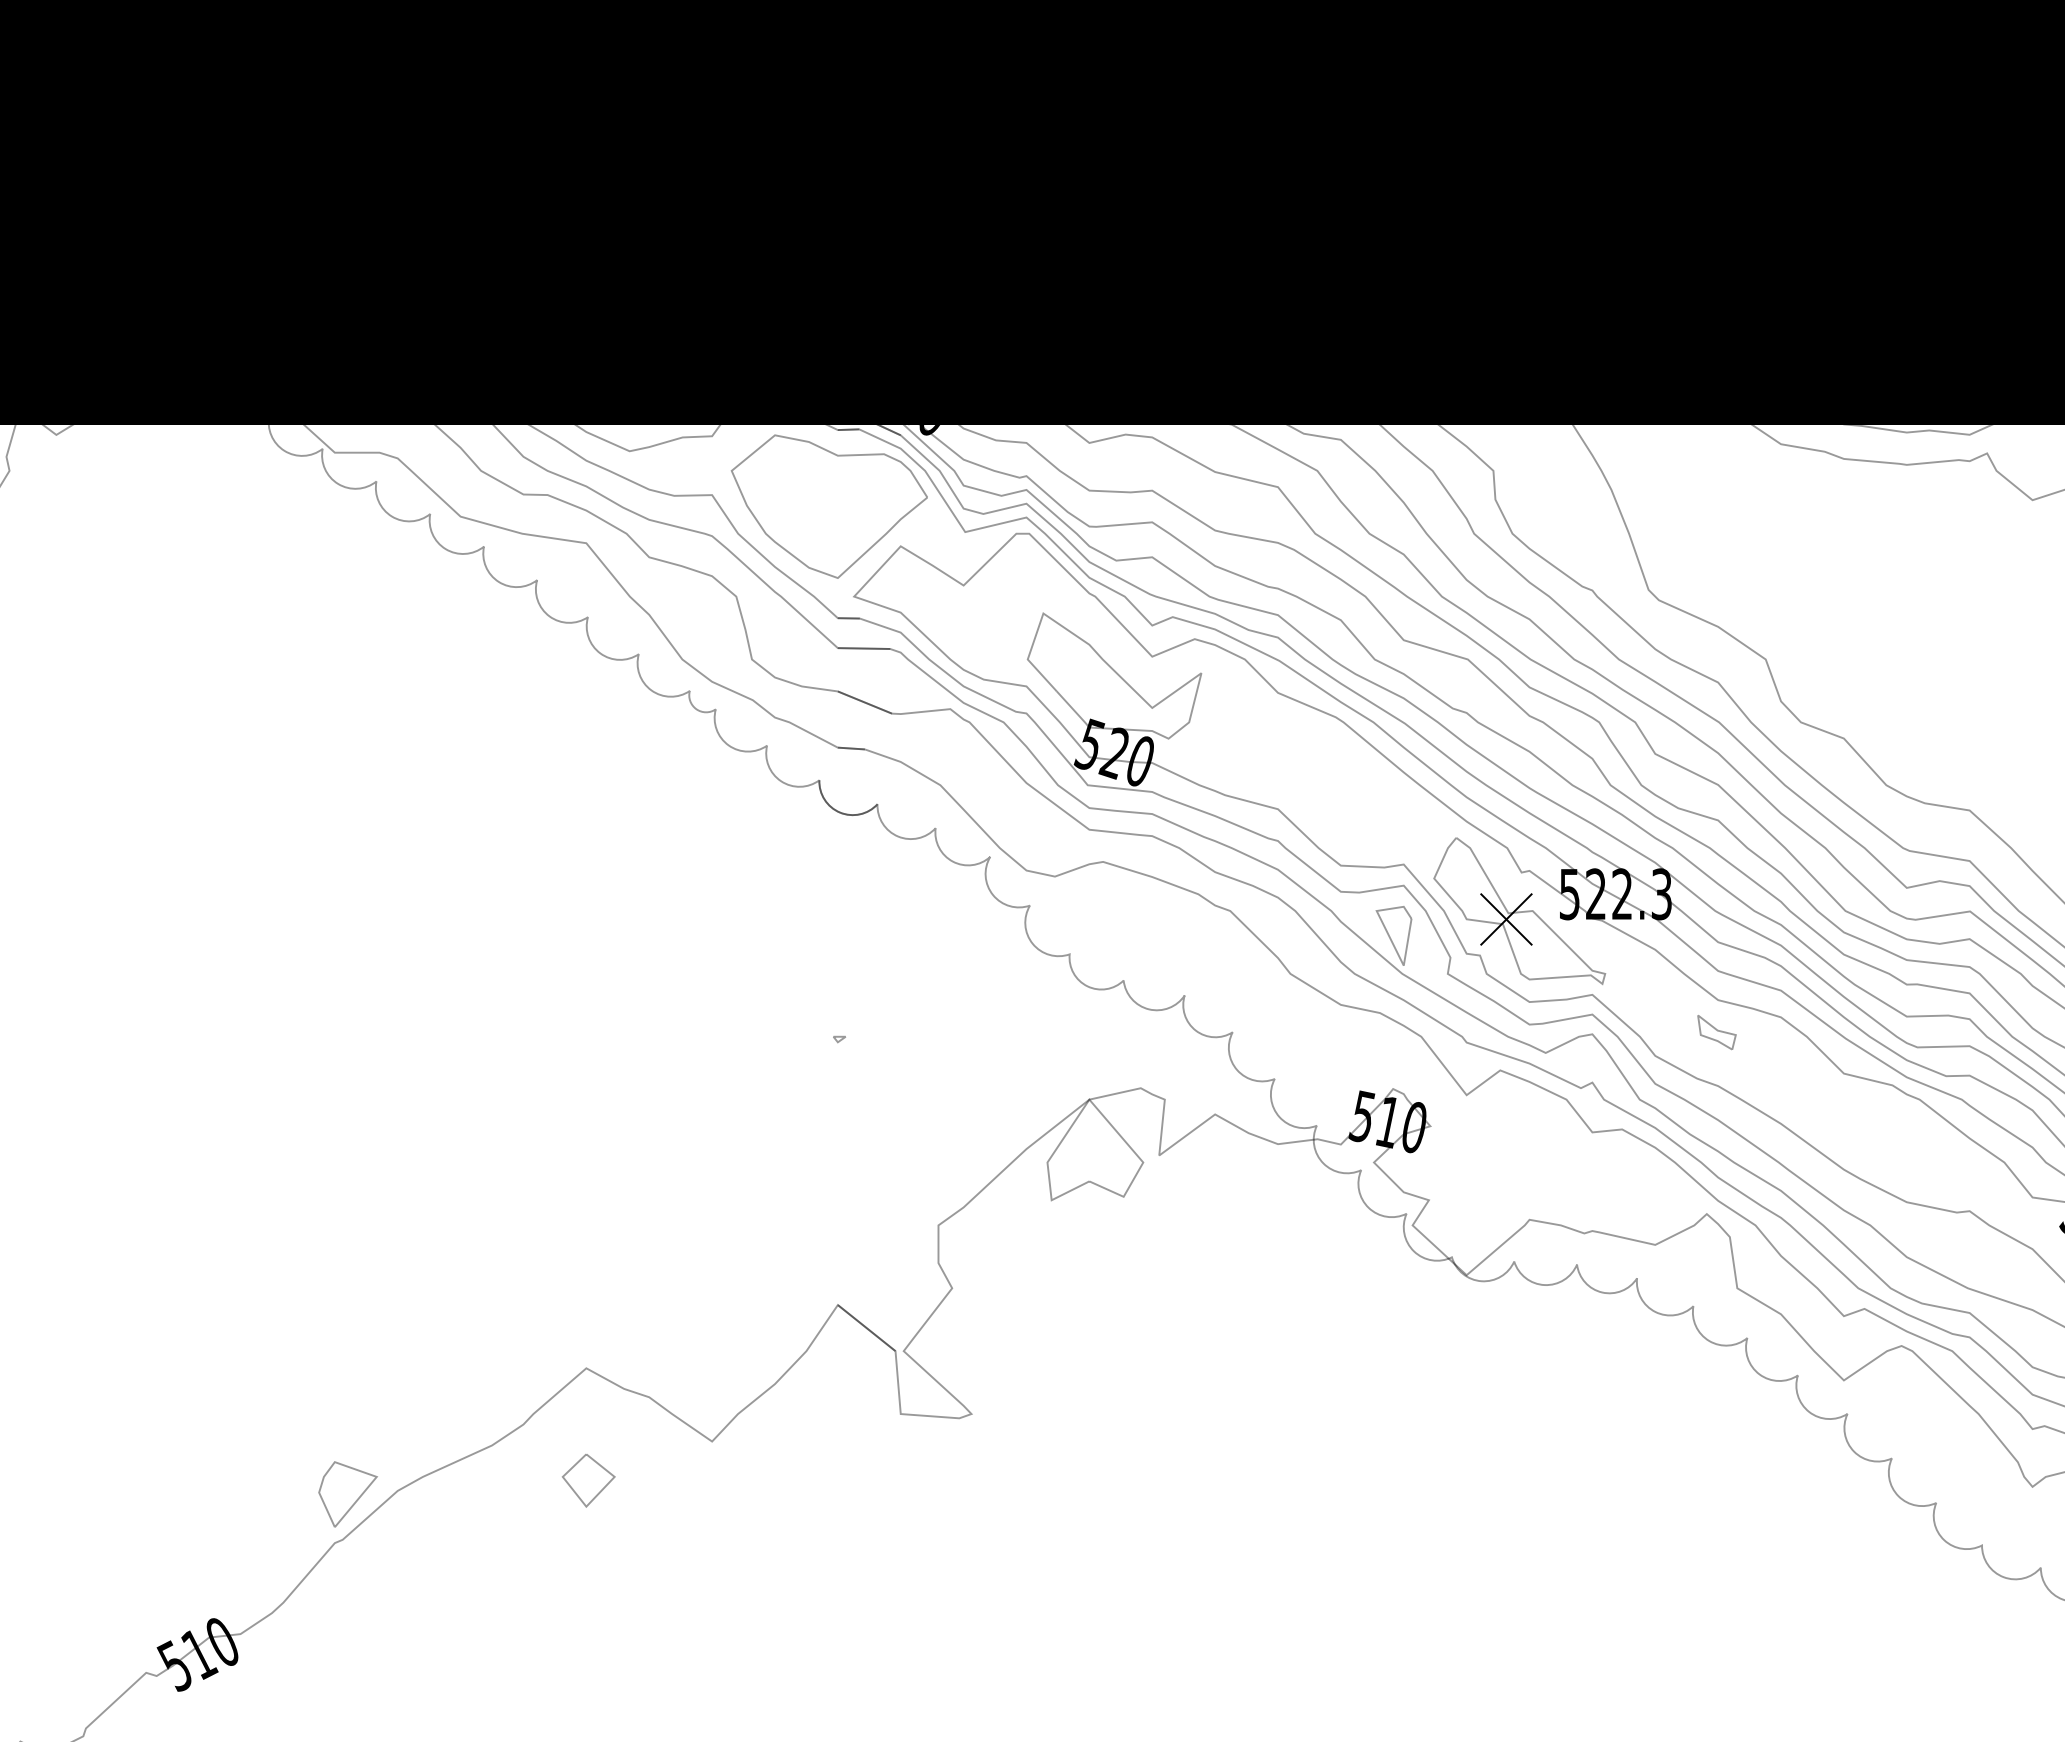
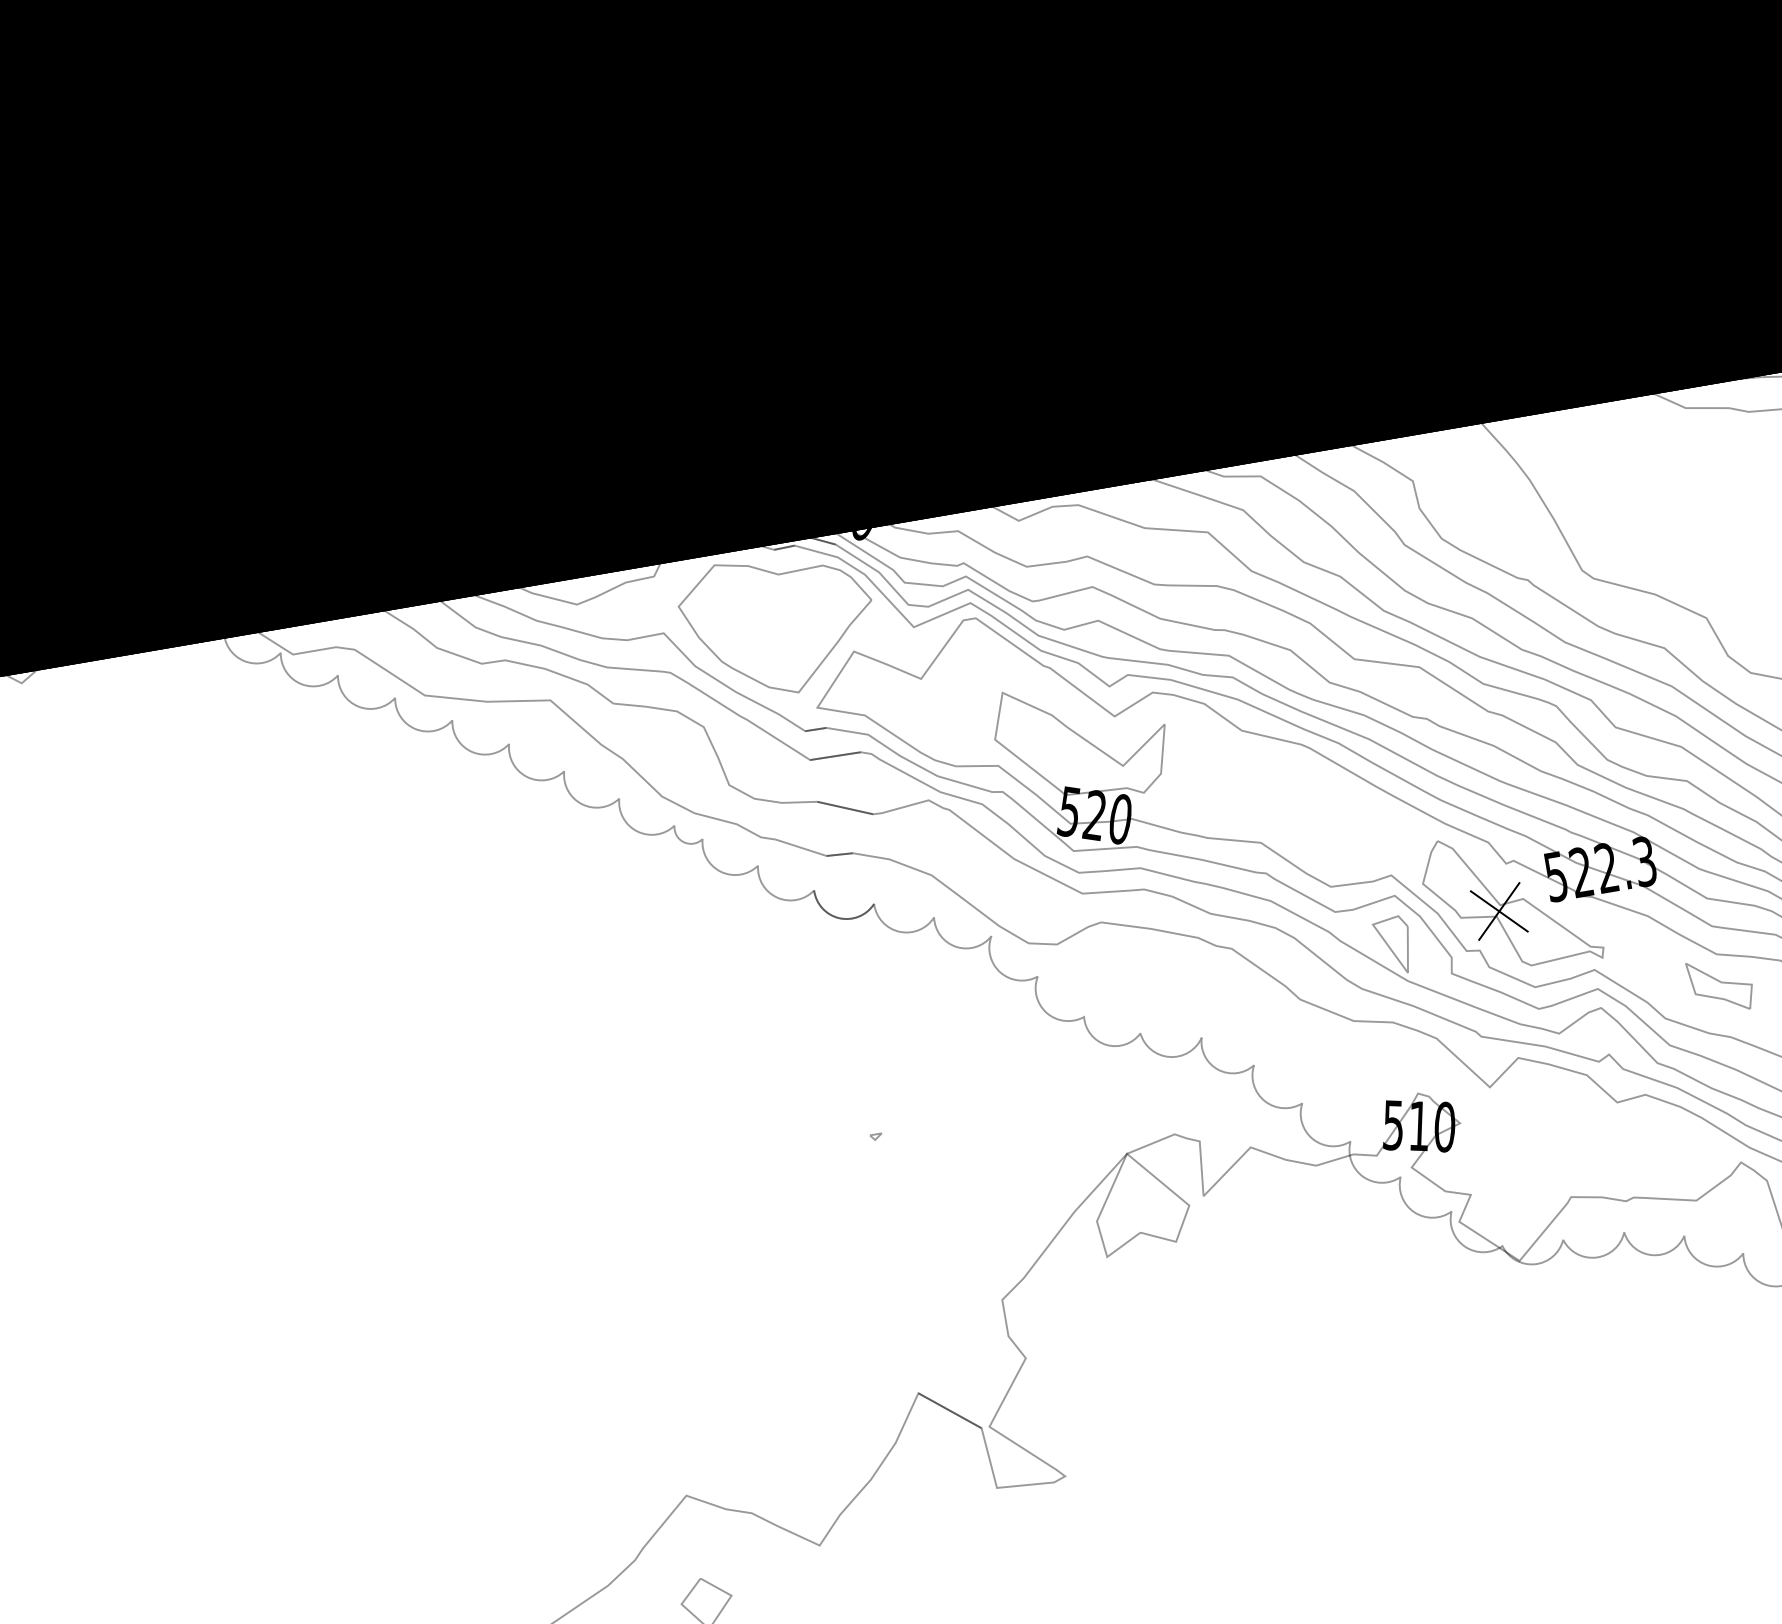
part: (1716, 1032) -> (1720, 985), size x1.67

